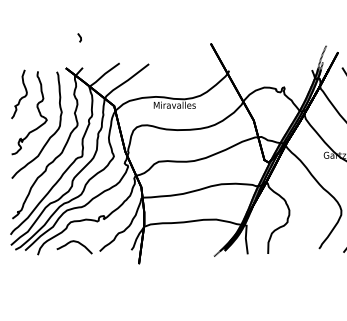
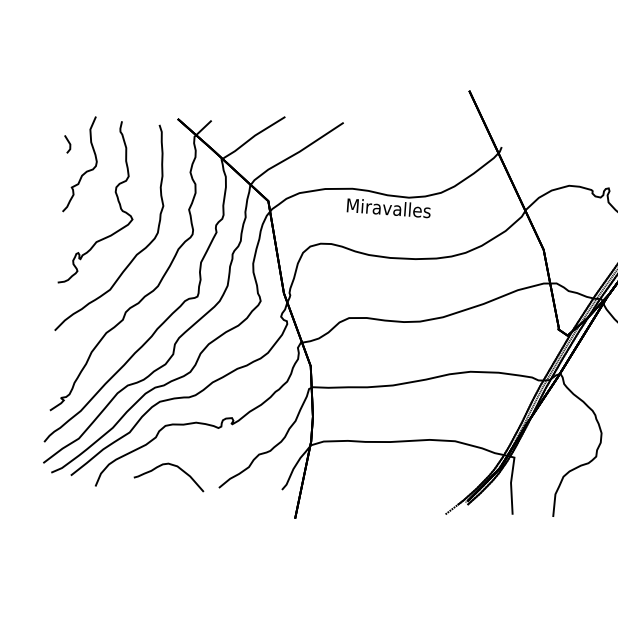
part: (79, 37) -> (67, 143), moved

